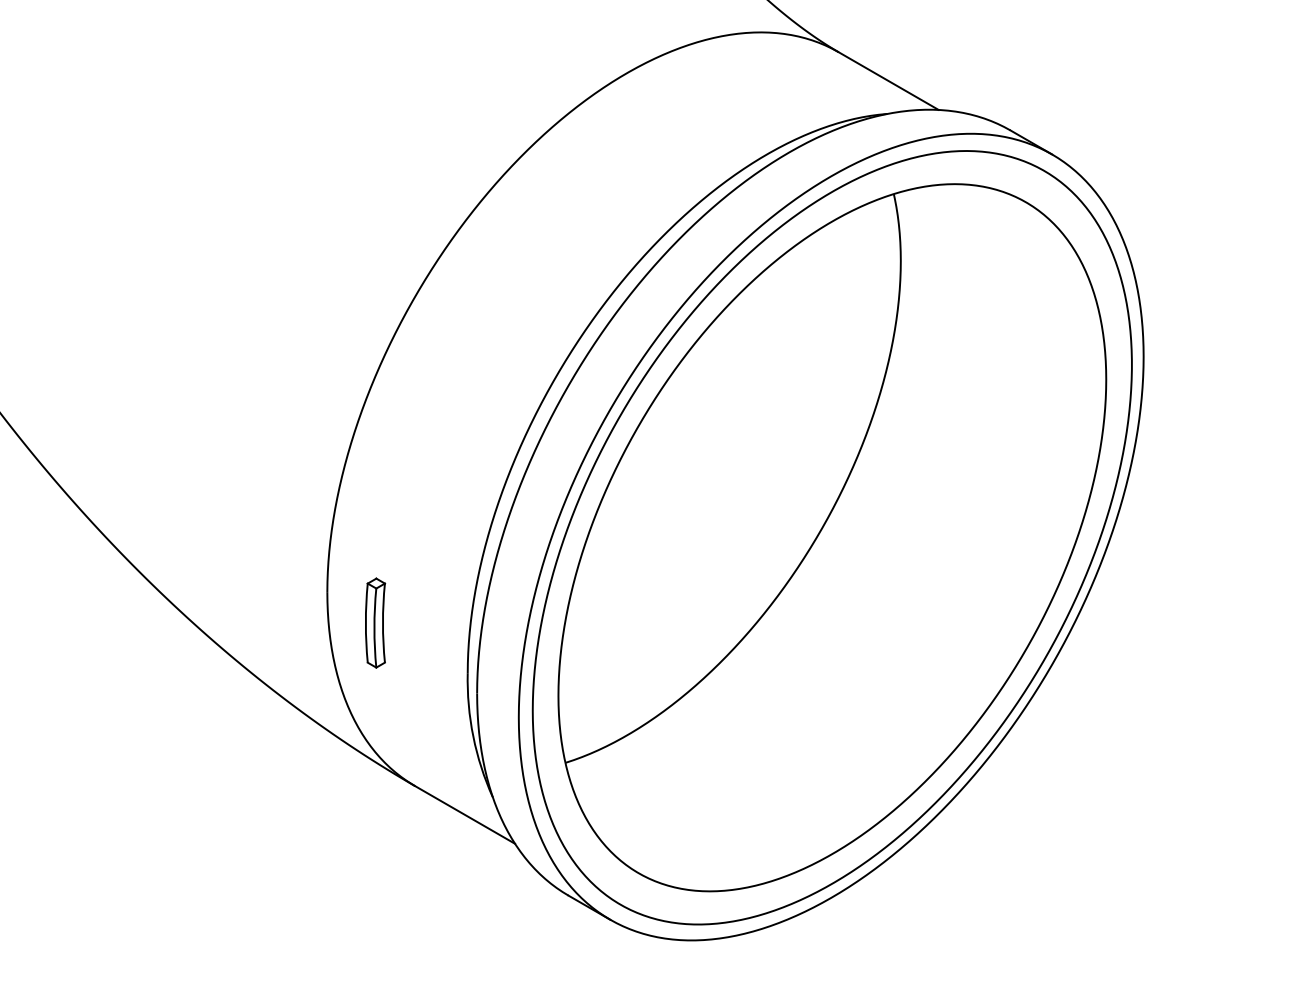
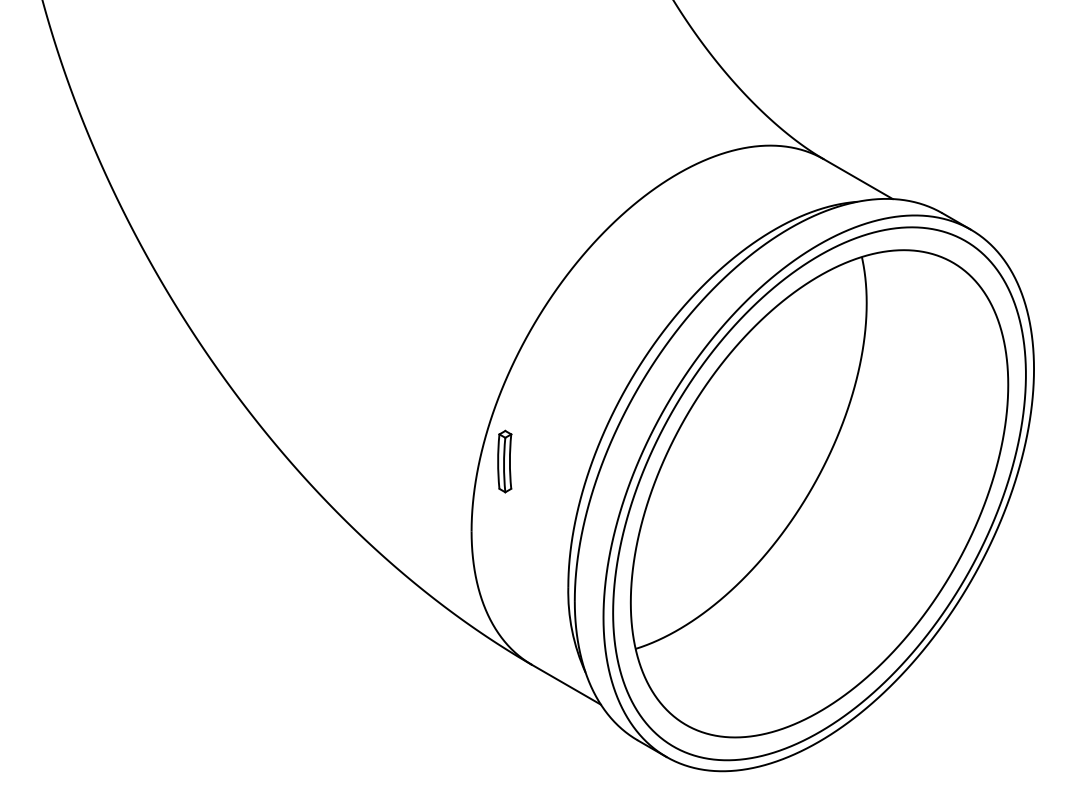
part: (375, 622) -> (504, 461), moved

